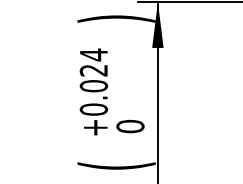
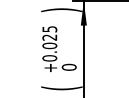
text: (93, 53) -> (49, 28), +0.024 -> +0.025

